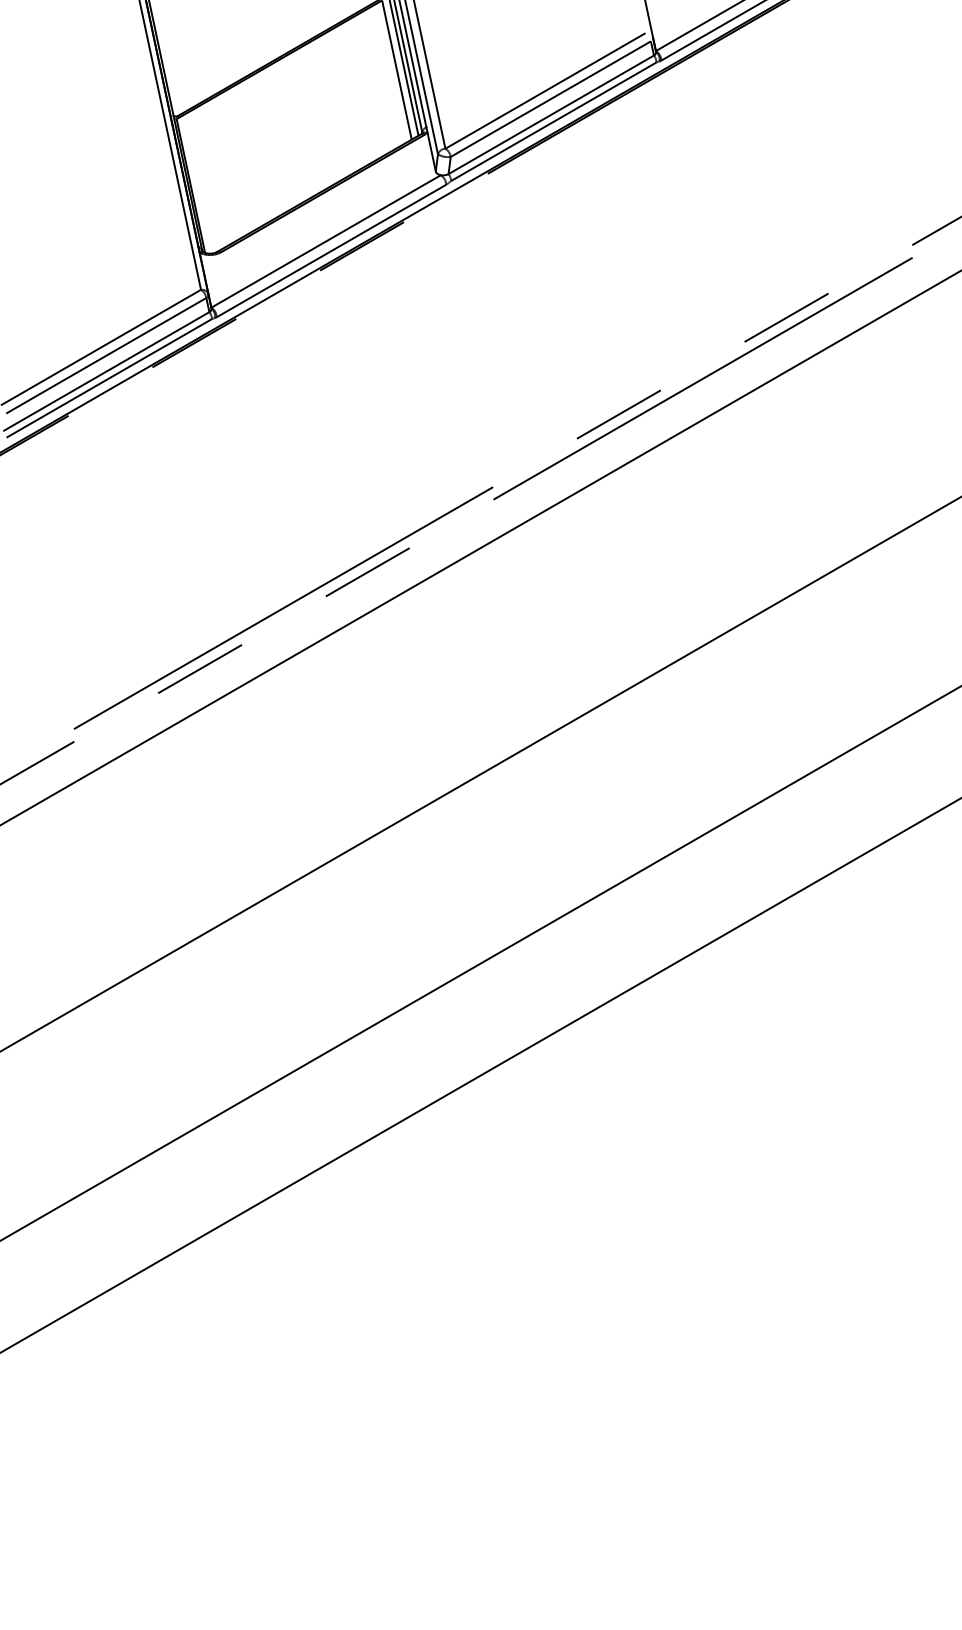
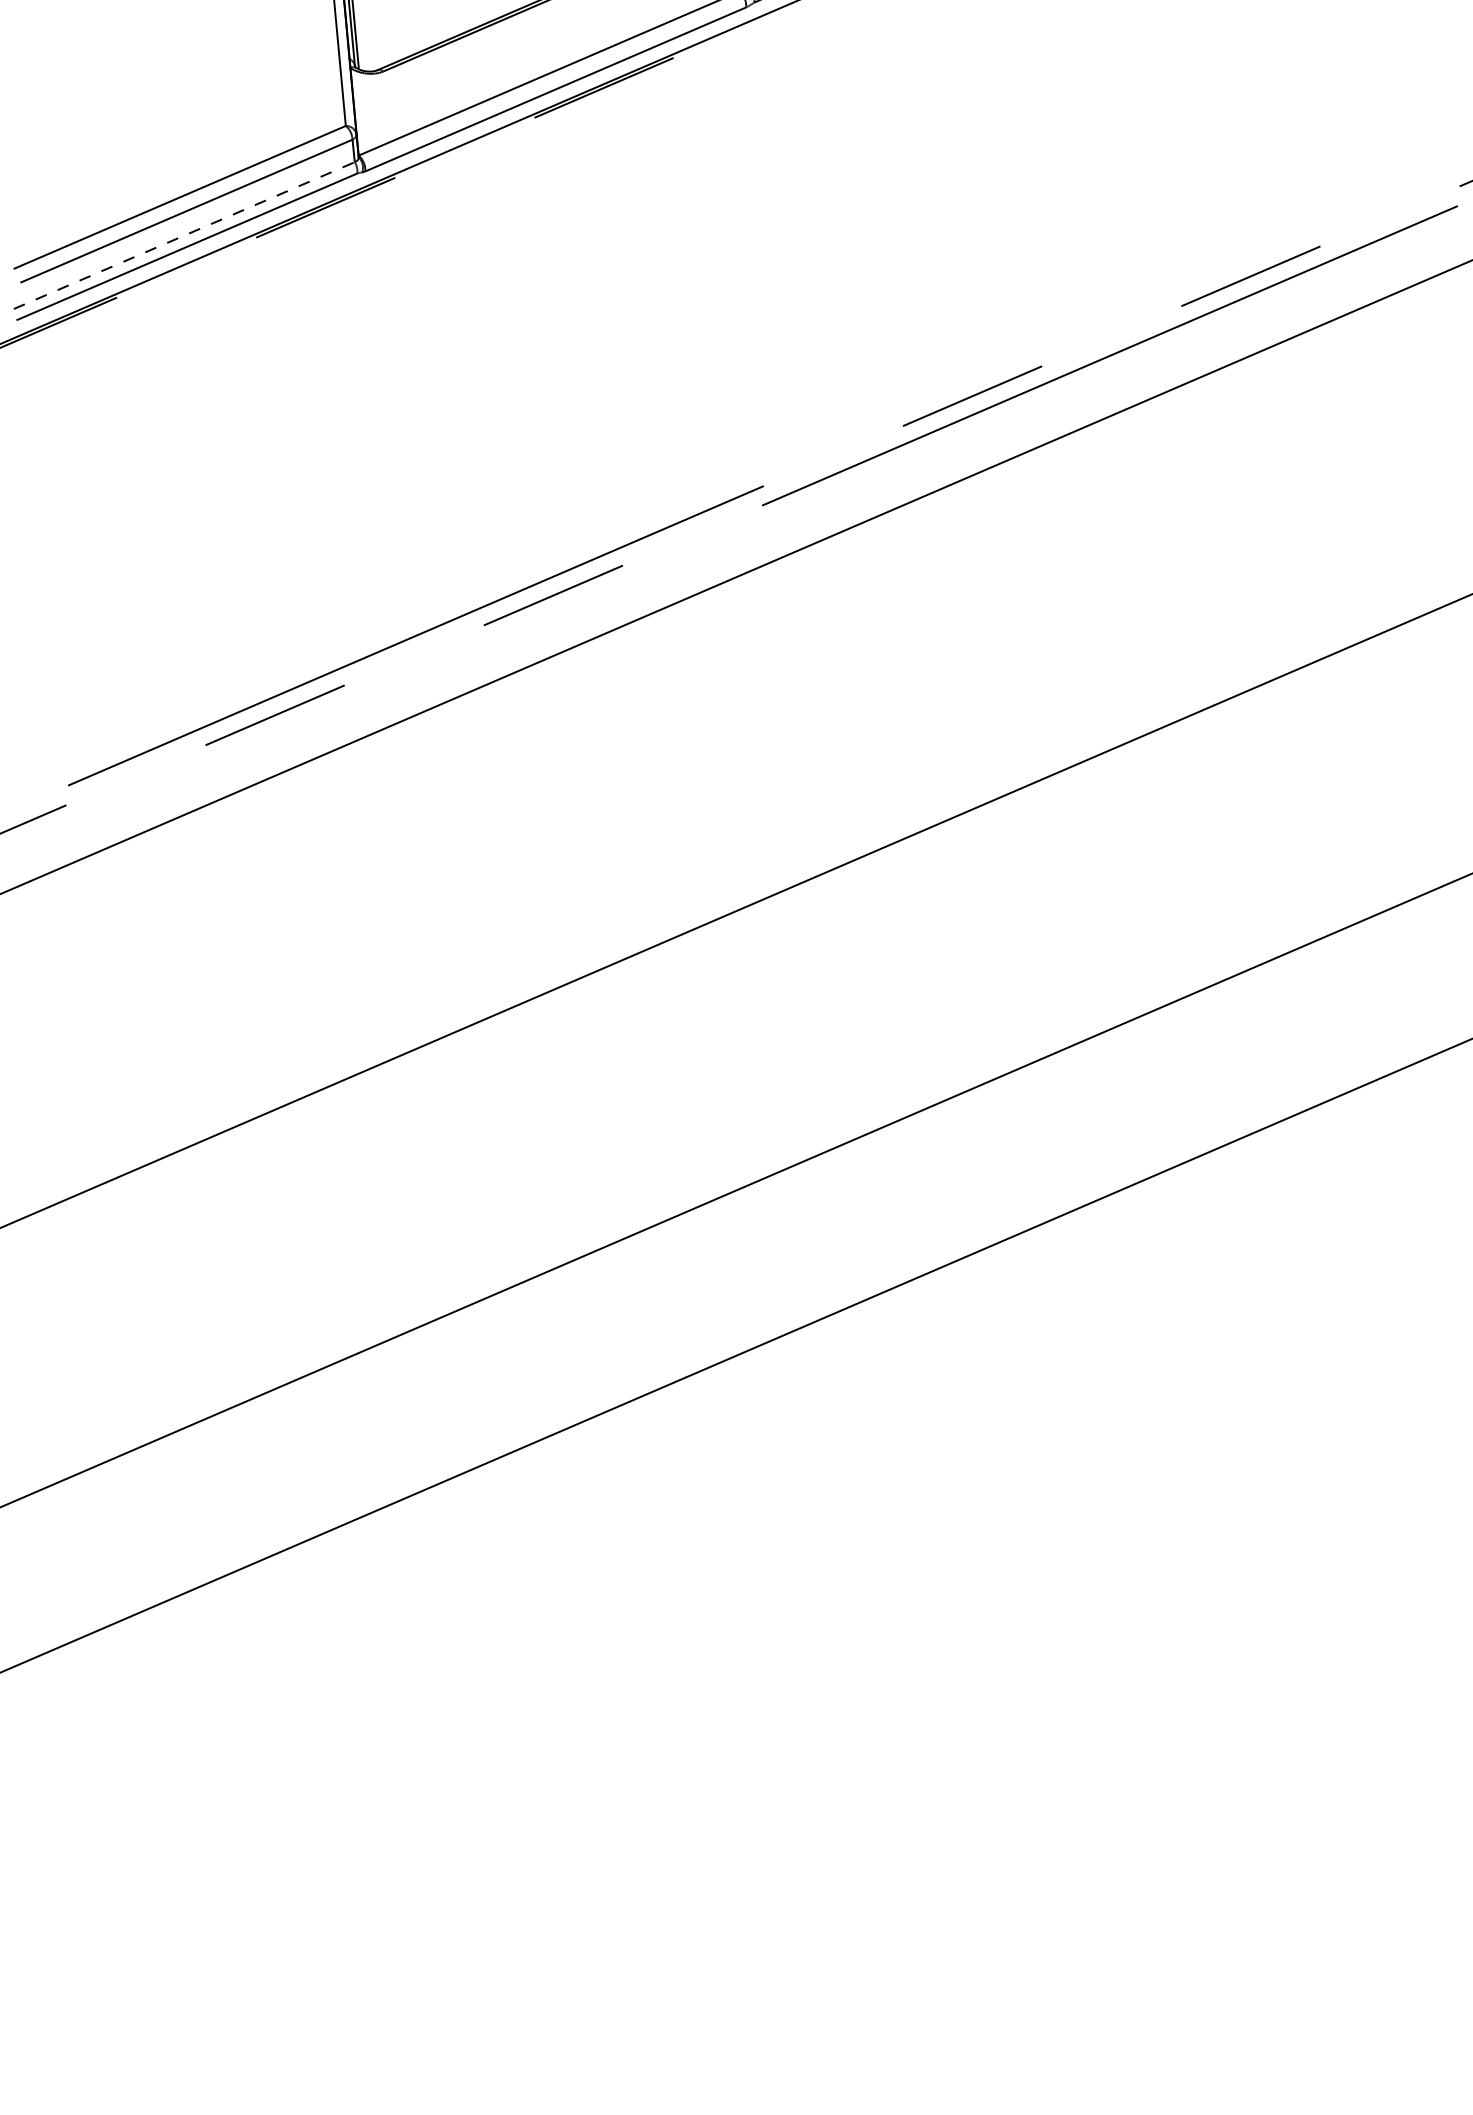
line: (106, 371) -> (183, 235), solid -> dashed

